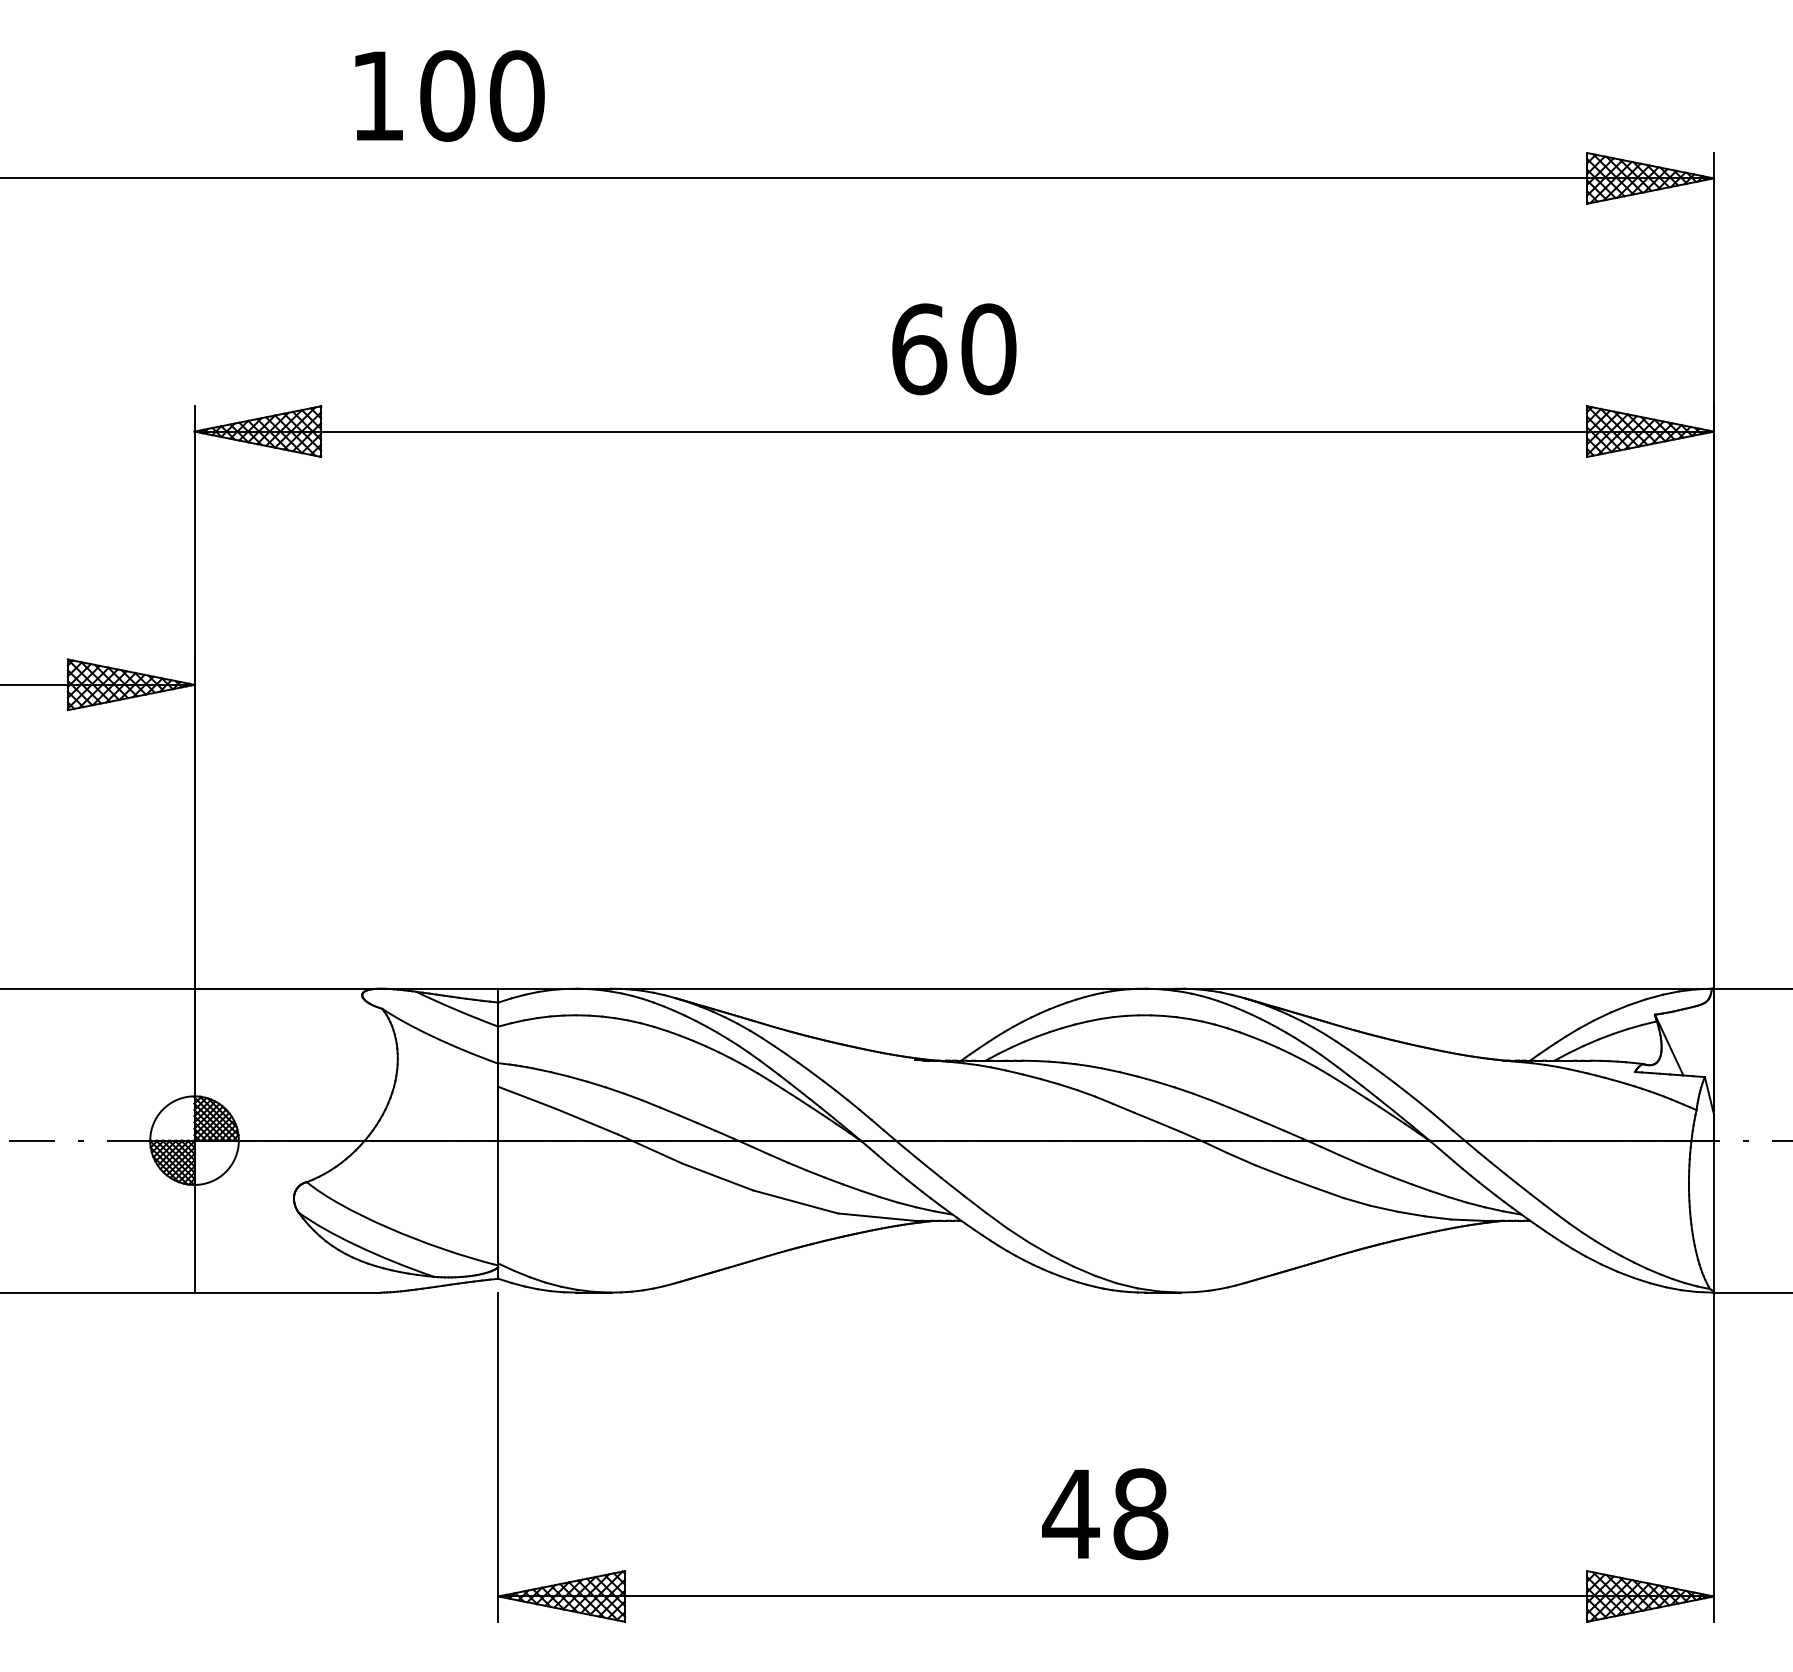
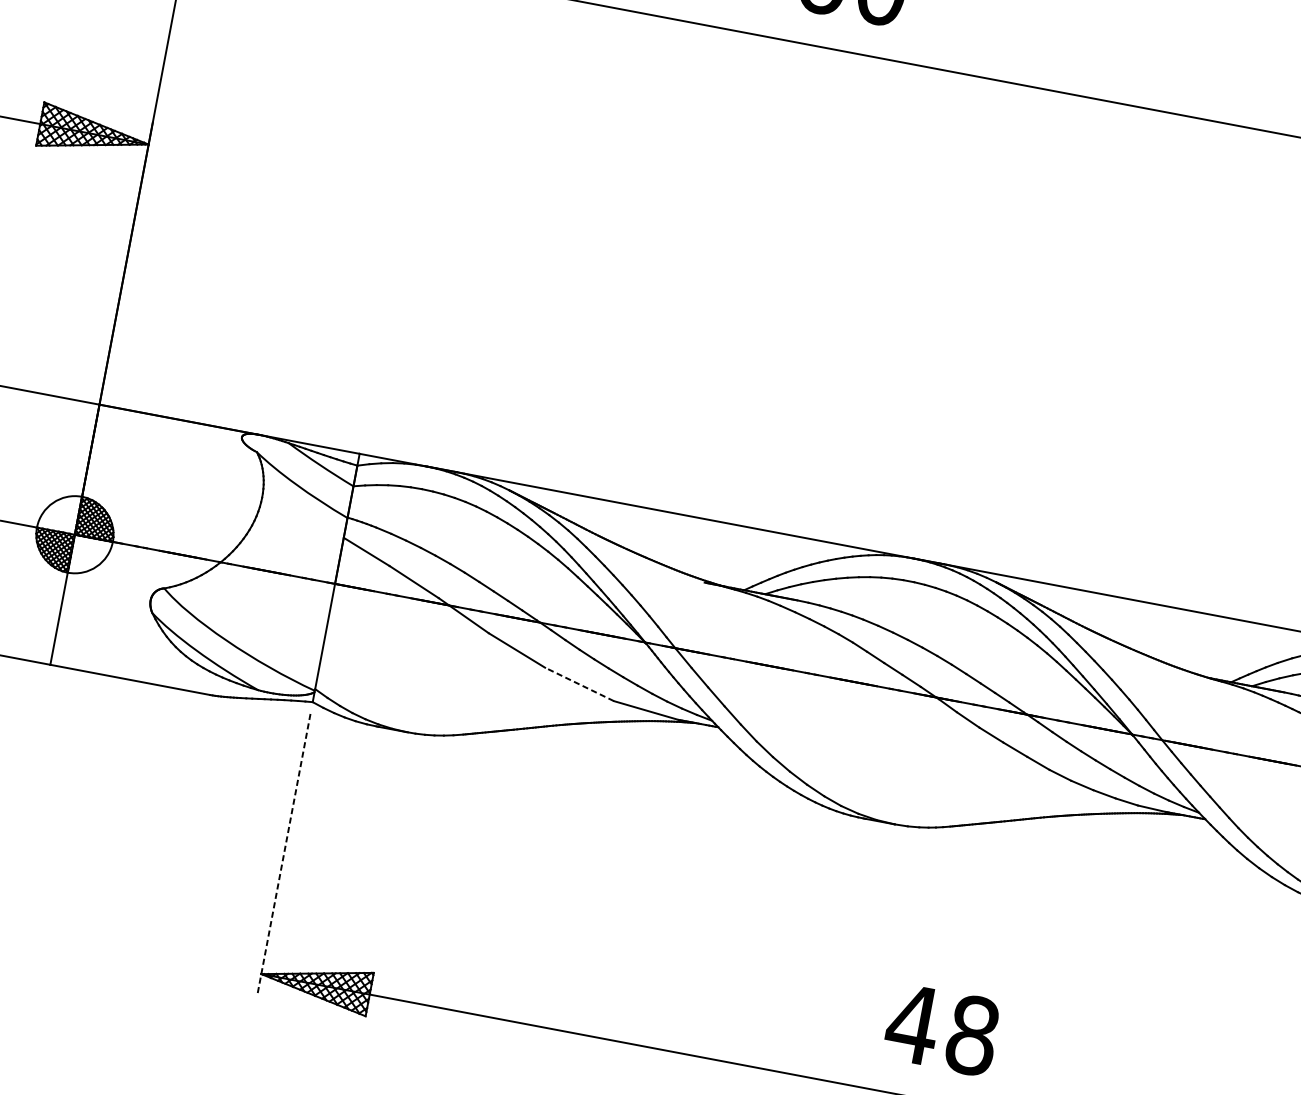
line: (795, 1201) -> (579, 684), solid -> dashed
line: (498, 1457) -> (283, 855), solid -> dashed
text: (1105, 1514) -> (942, 1030), moved

